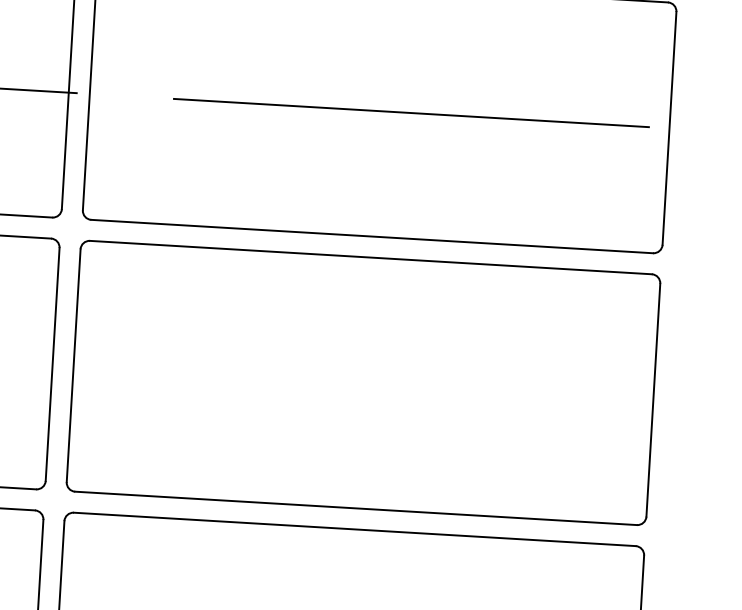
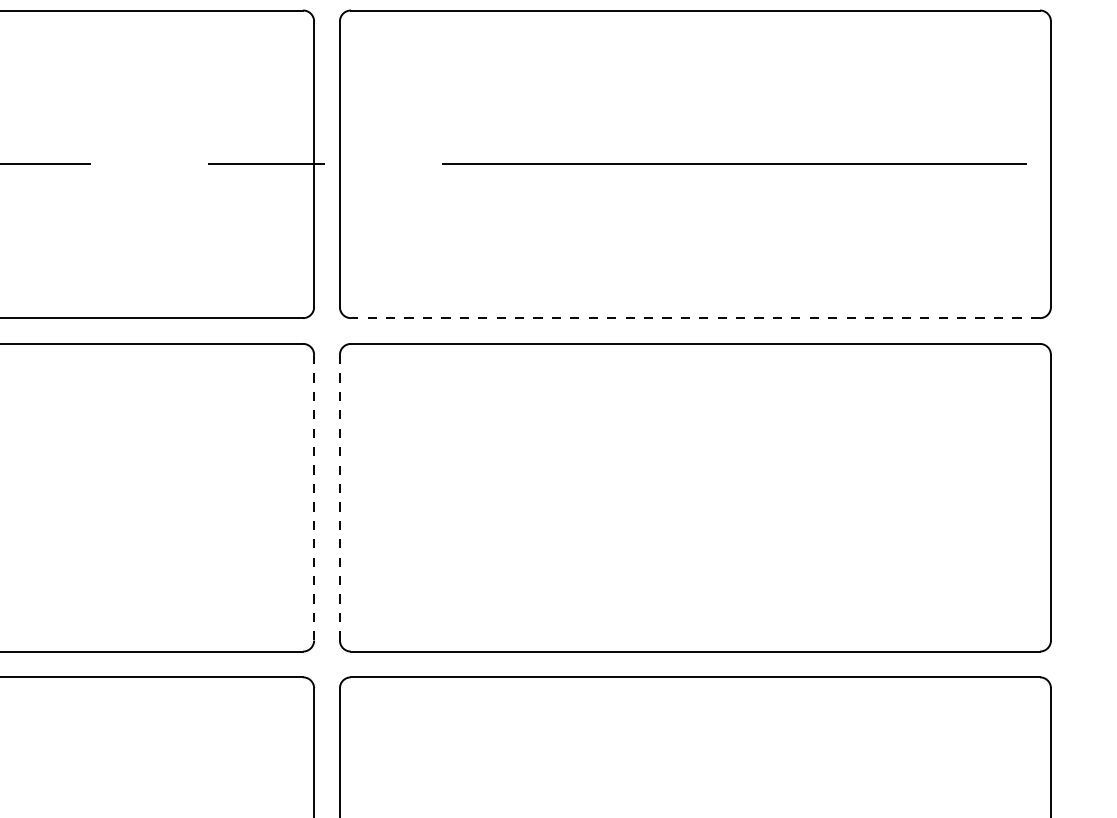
line: (372, 236) -> (695, 318), solid -> dashed
line: (52, 364) -> (314, 497), solid -> dashed
line: (73, 365) -> (339, 497), solid -> dashed

